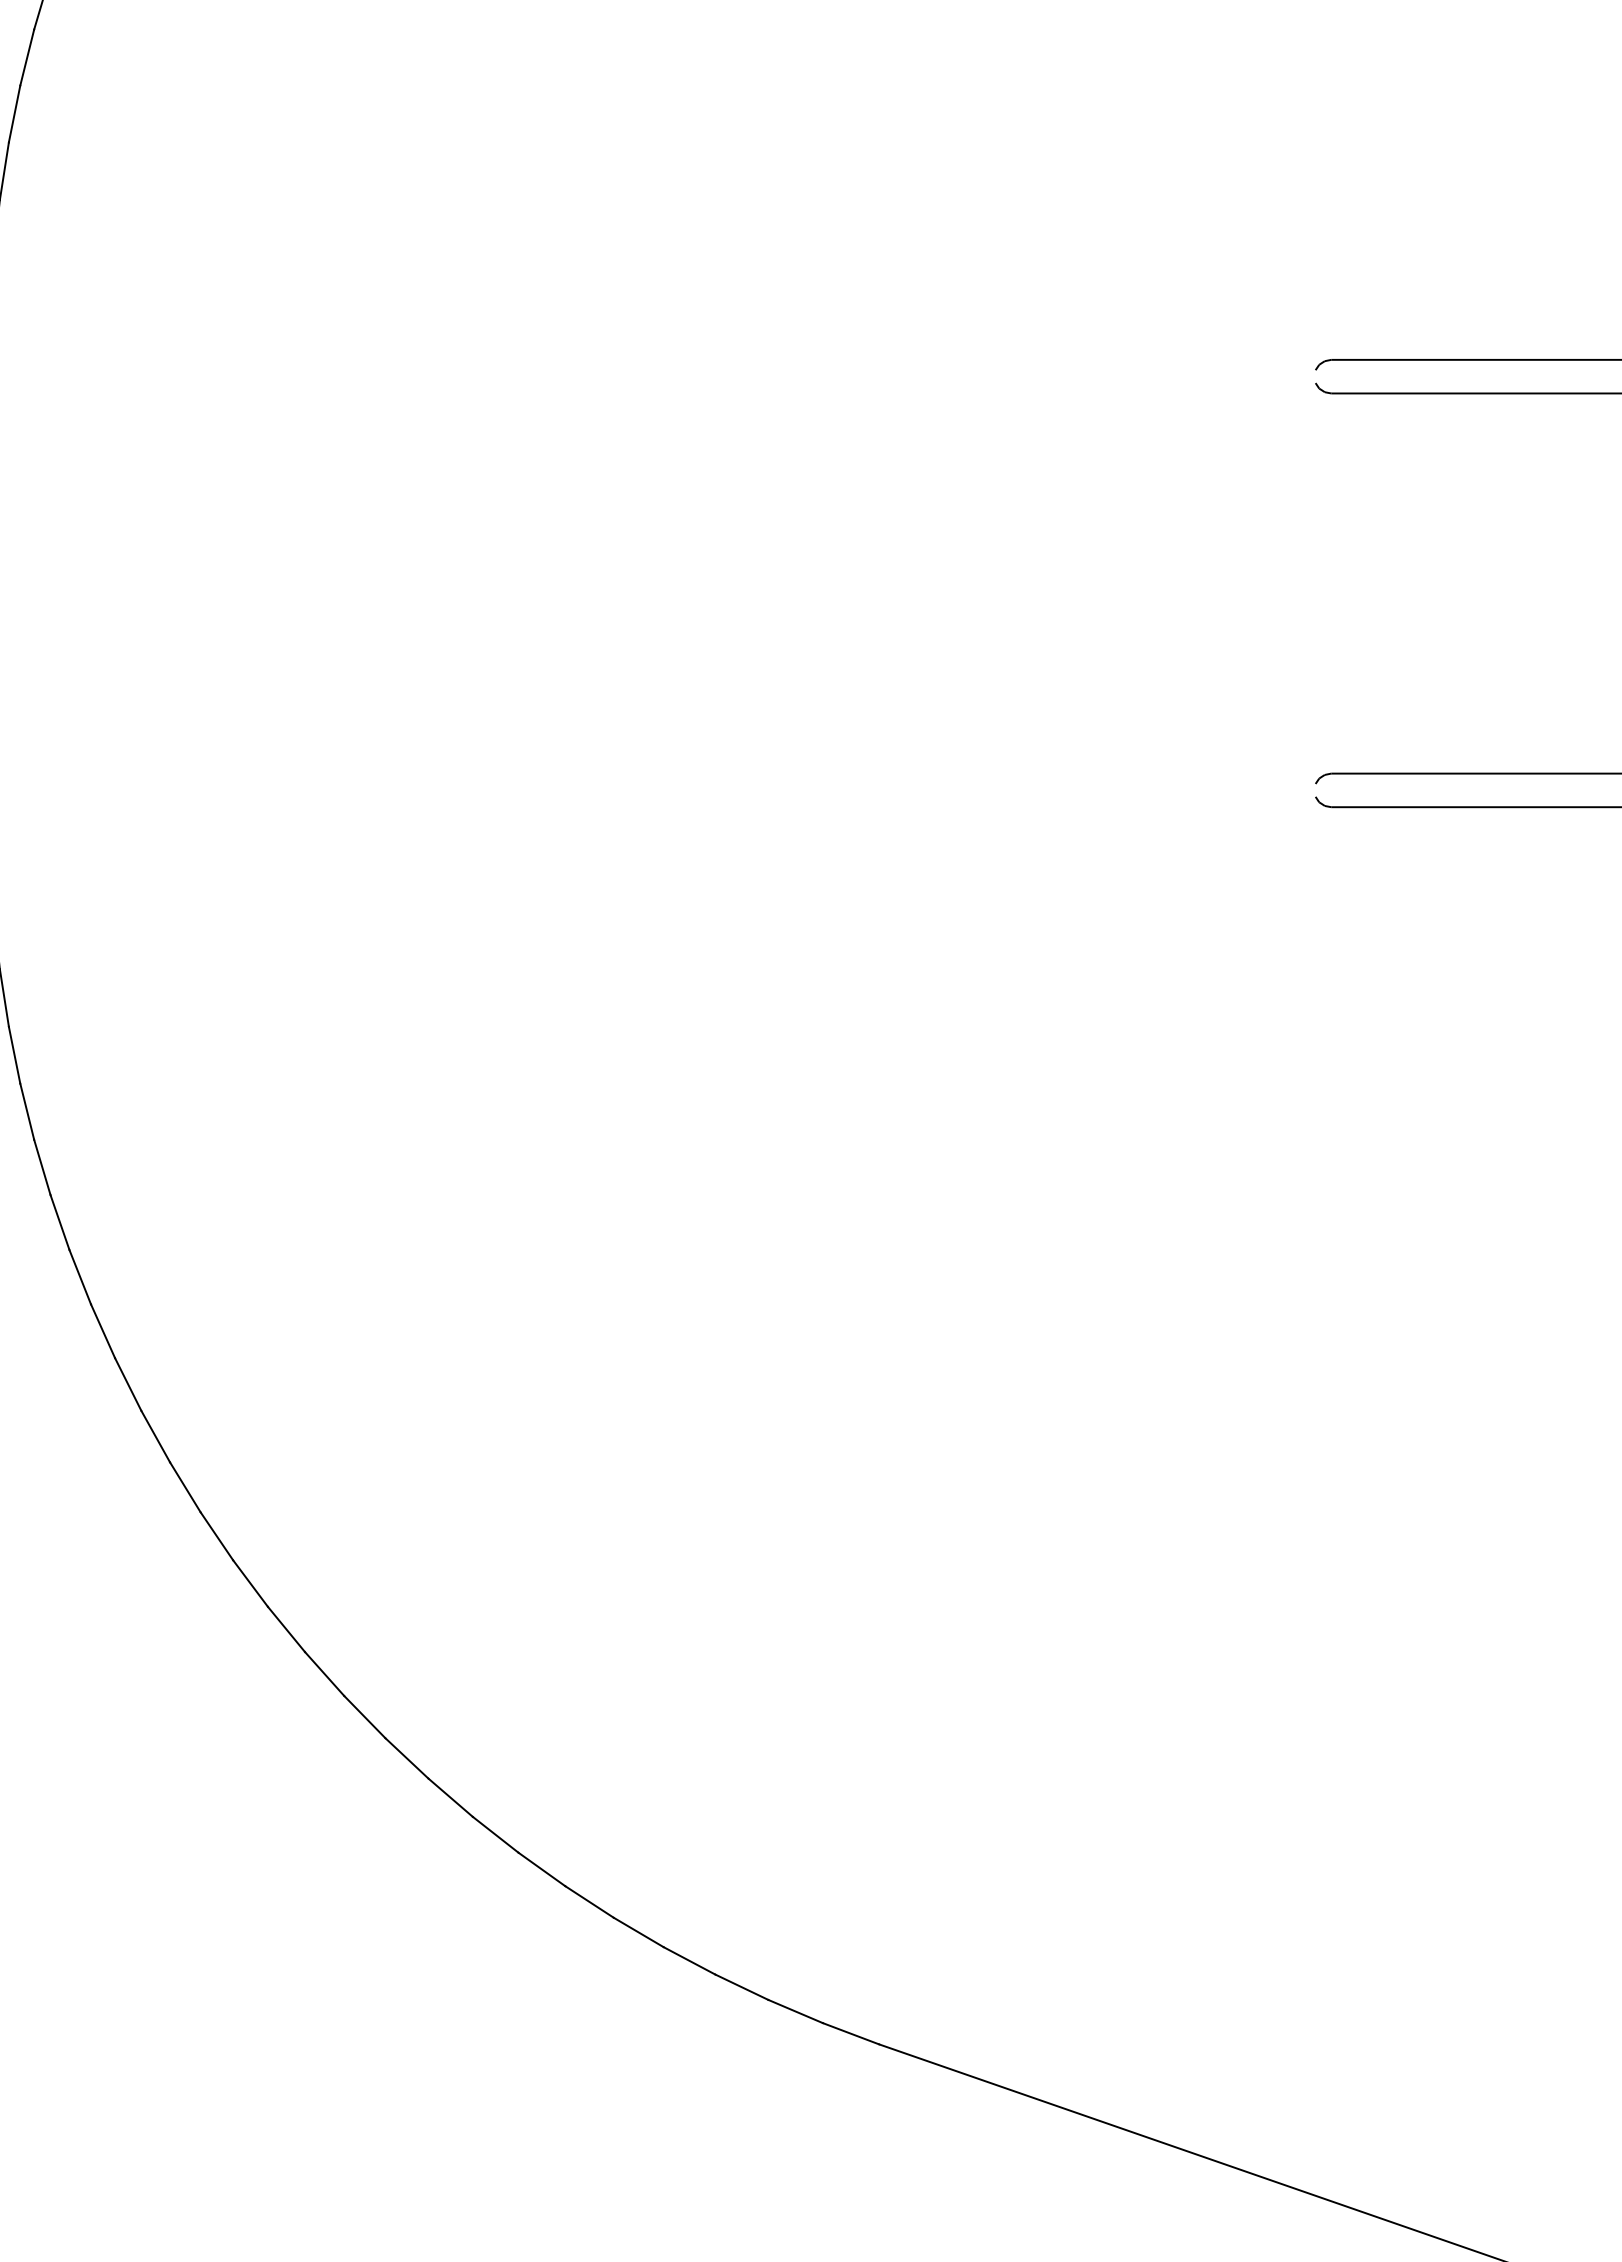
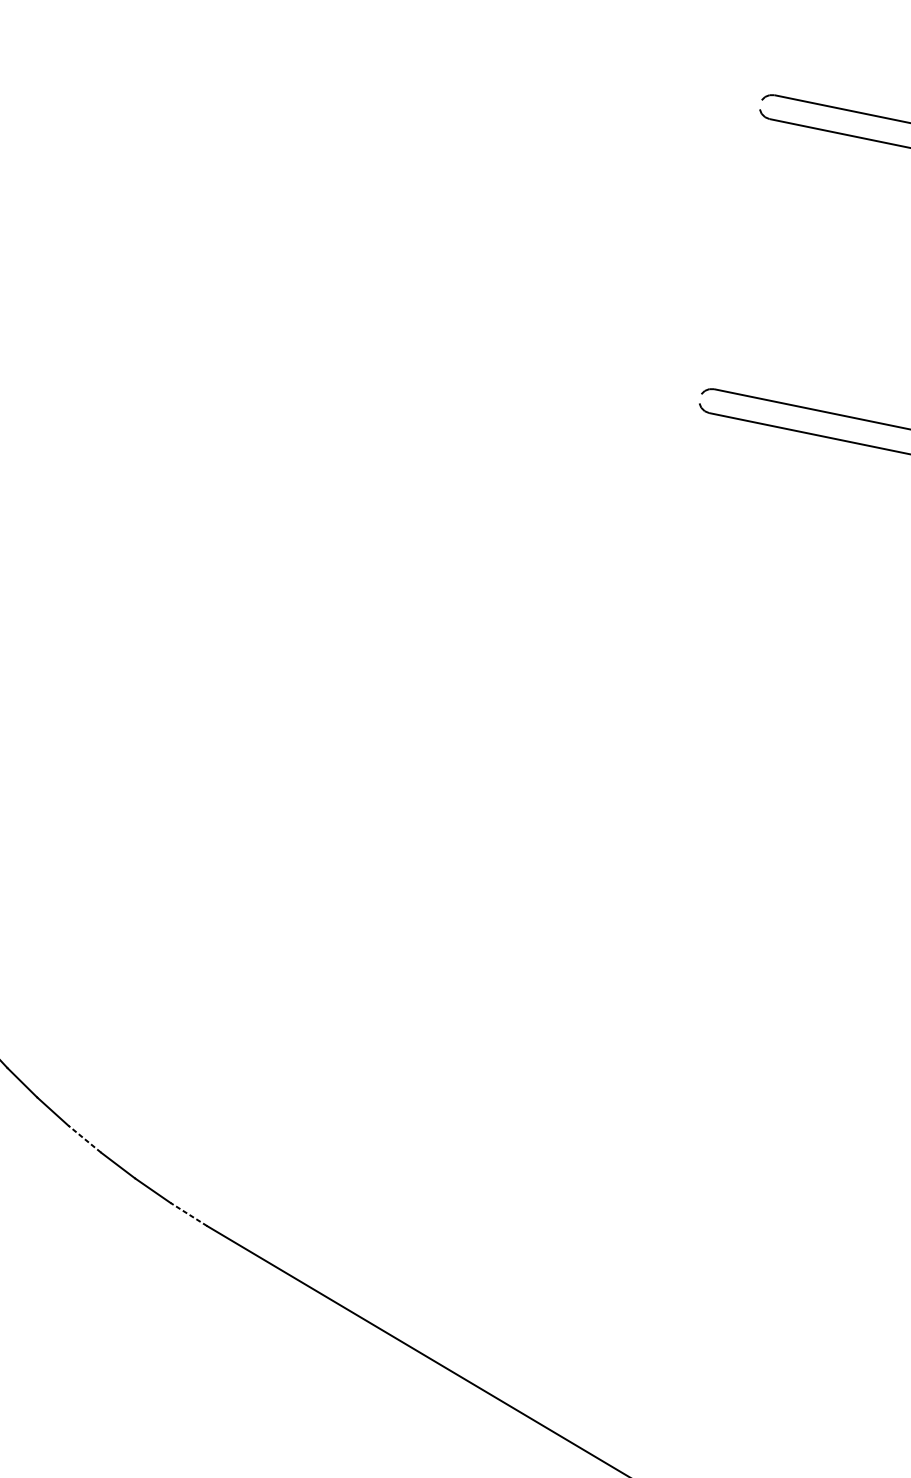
line: (689, 1960) -> (84, 1138), solid -> dashed
line: (850, 2033) -> (188, 1214), solid -> dashed

